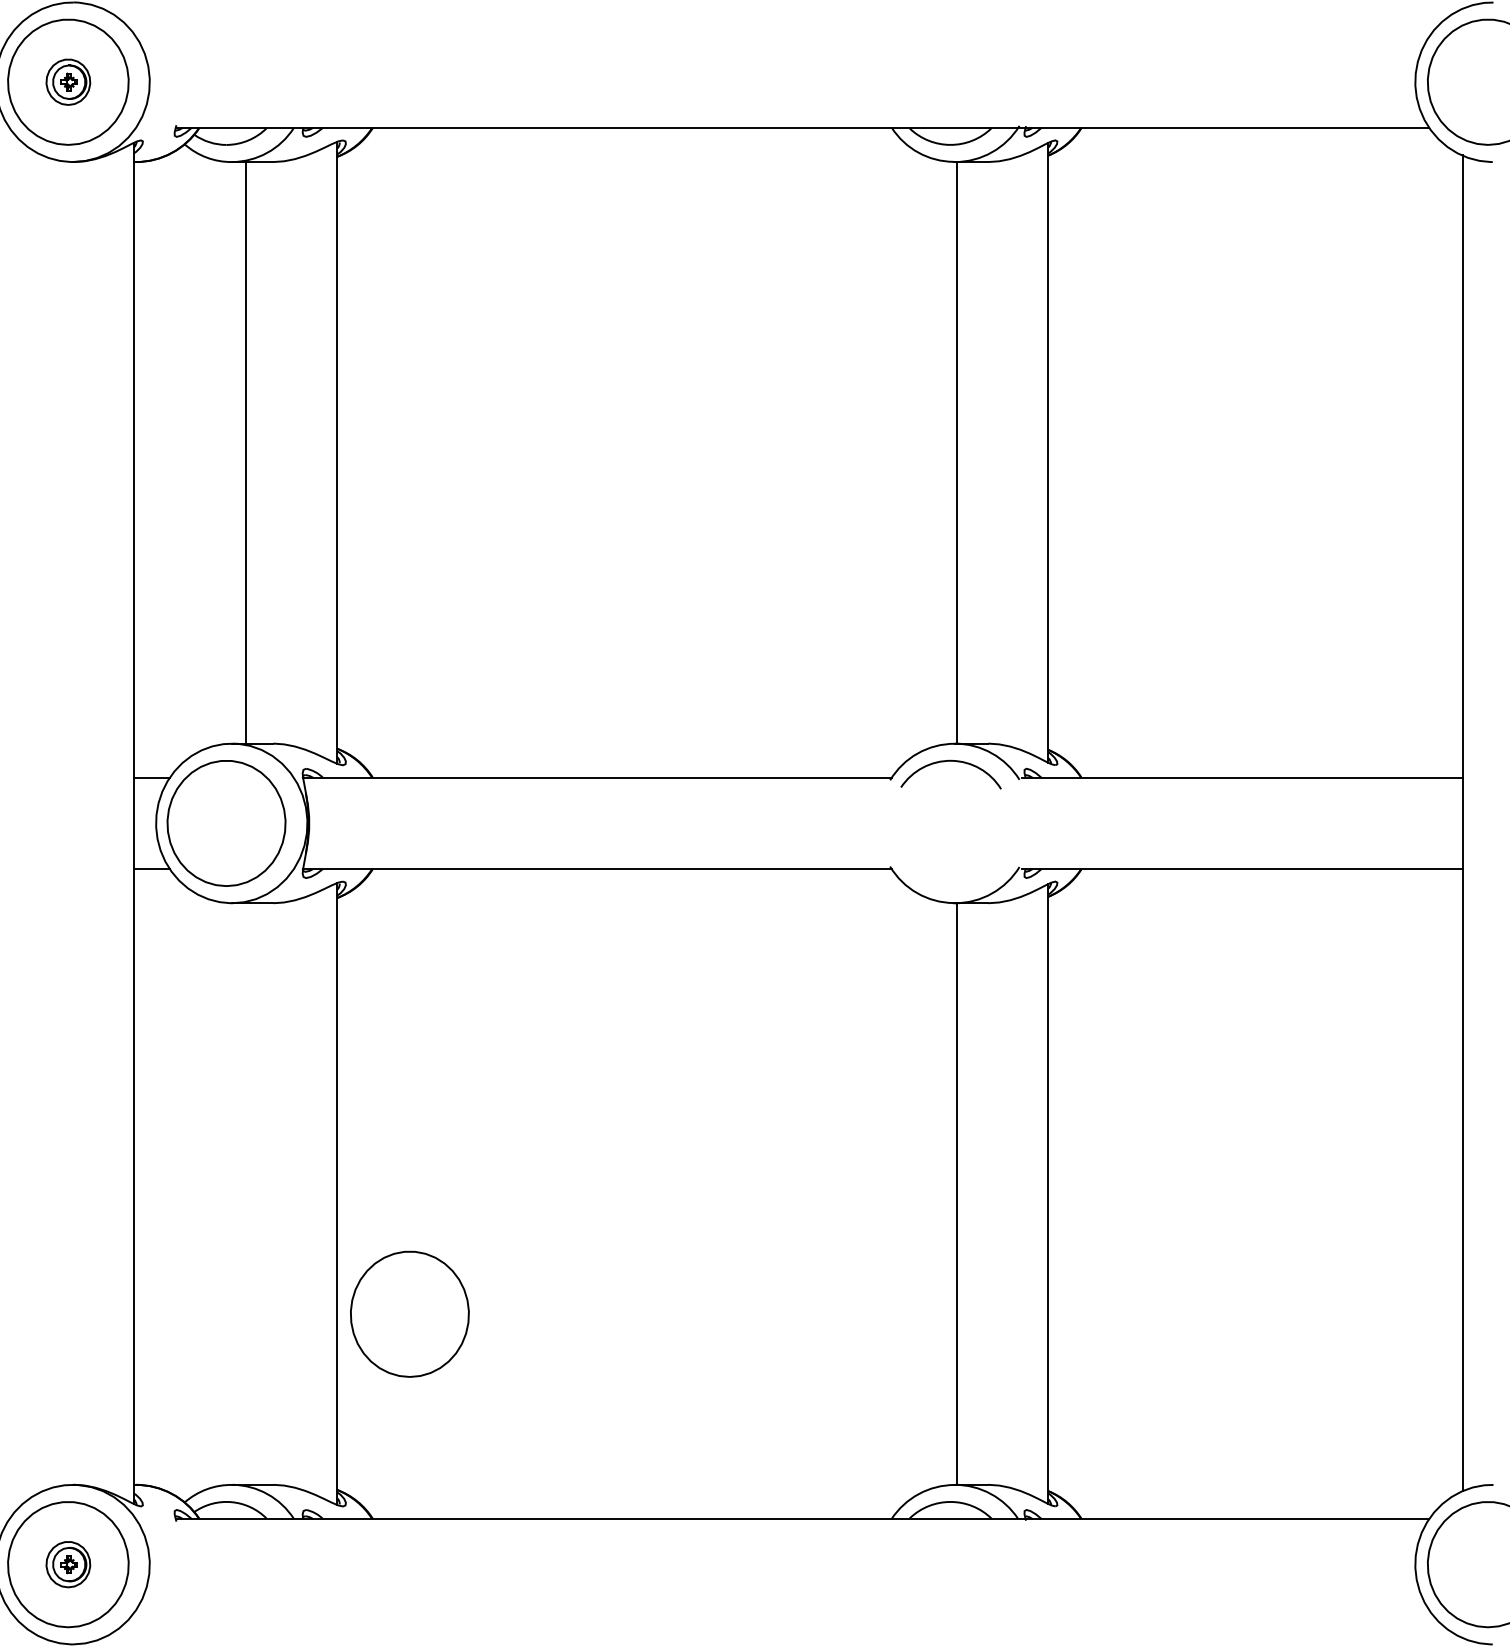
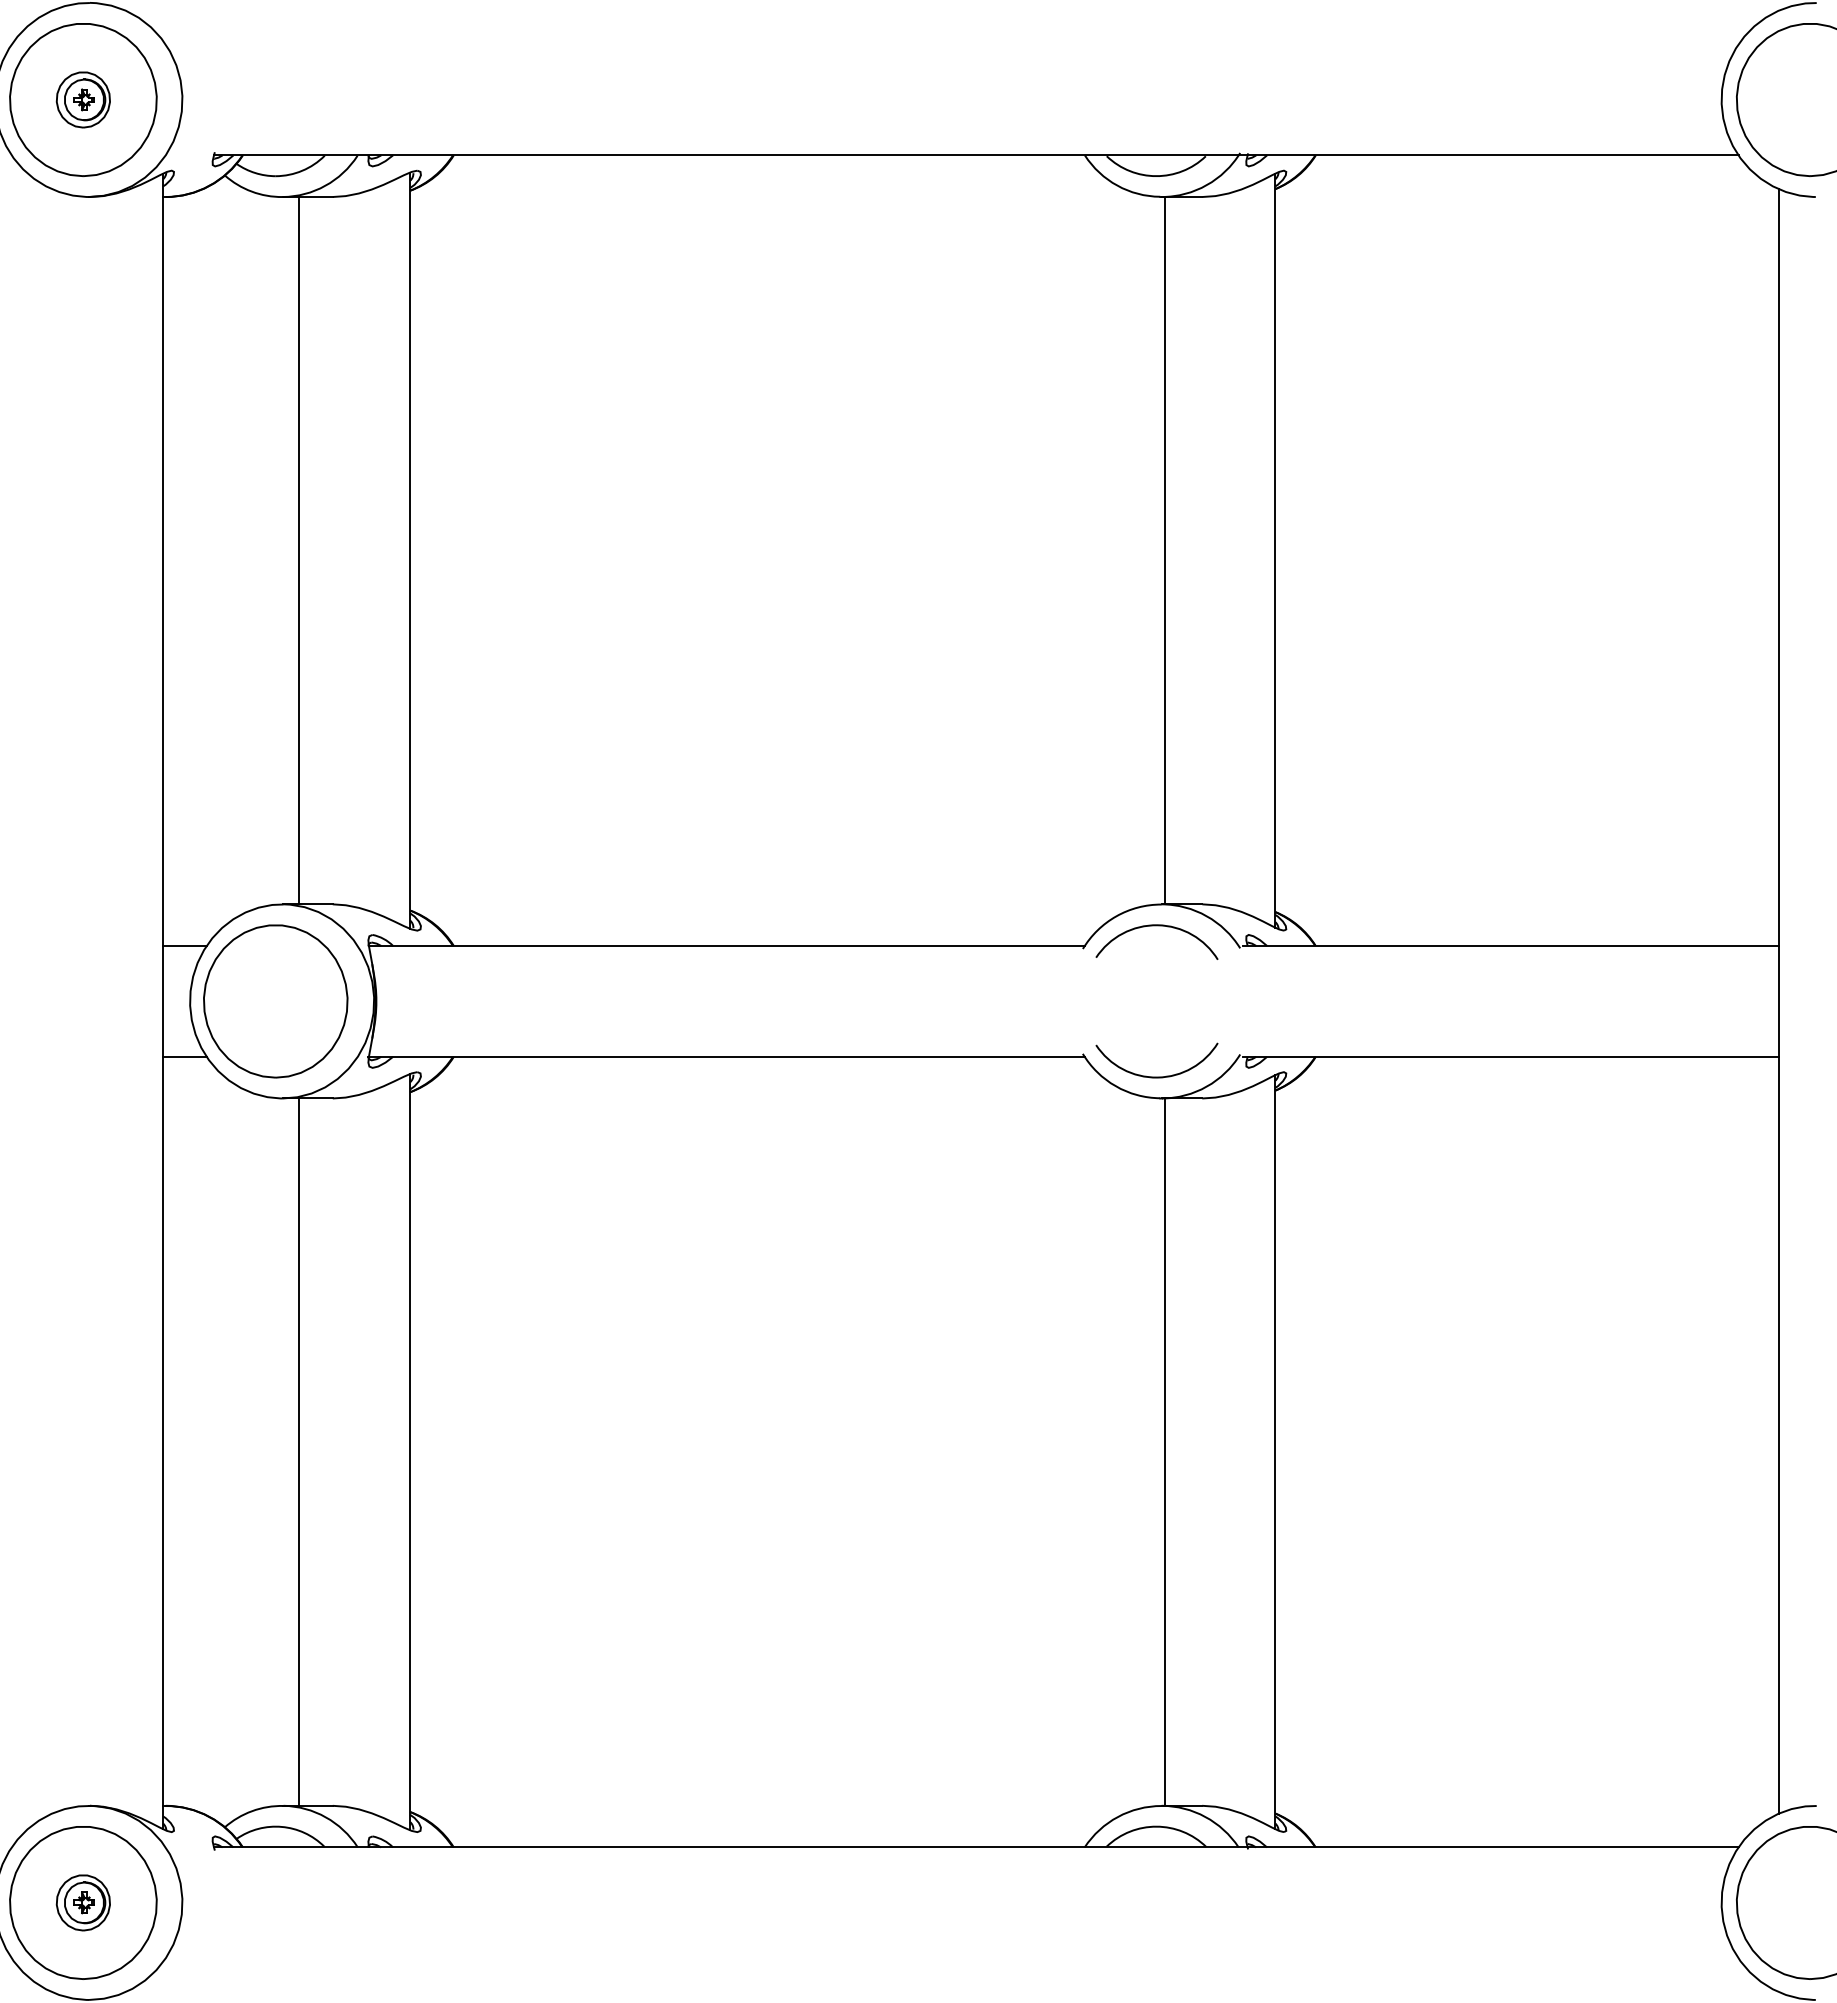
arc: (950, 885) -> (1156, 1076), added
line: (246, 1193) -> (299, 1451), added
part: (409, 1314) -> (498, 1598), removed

